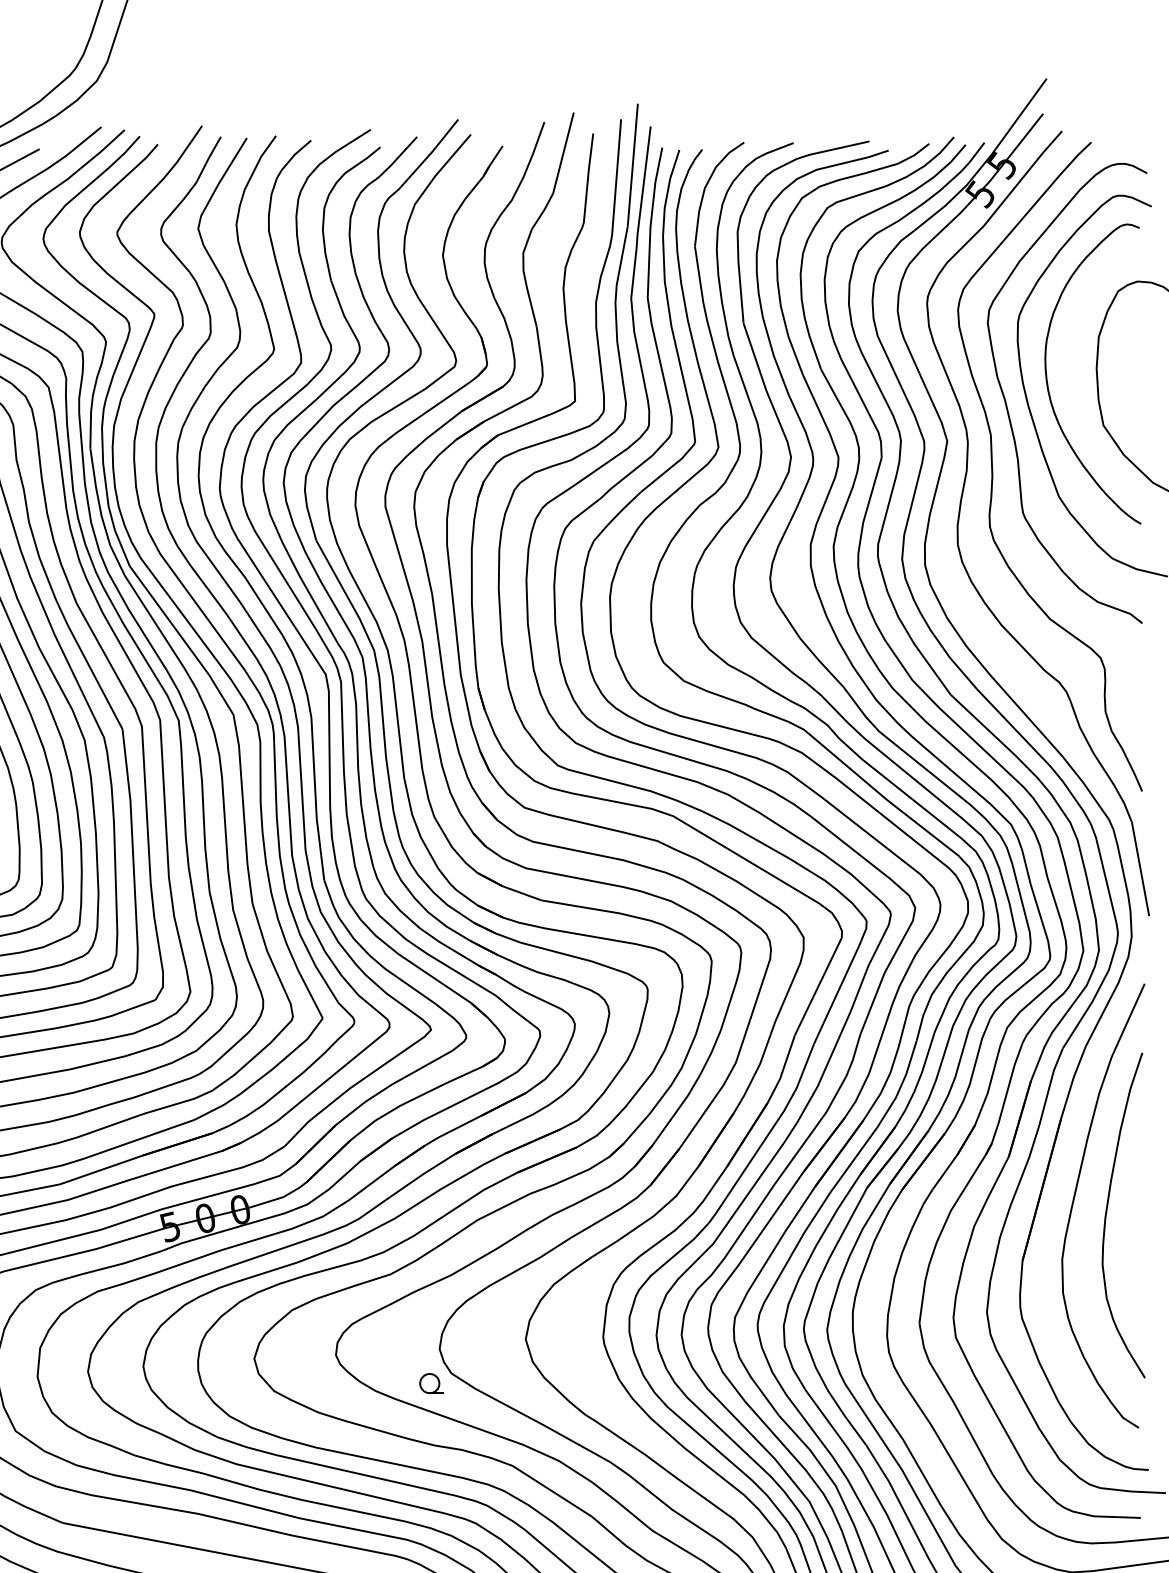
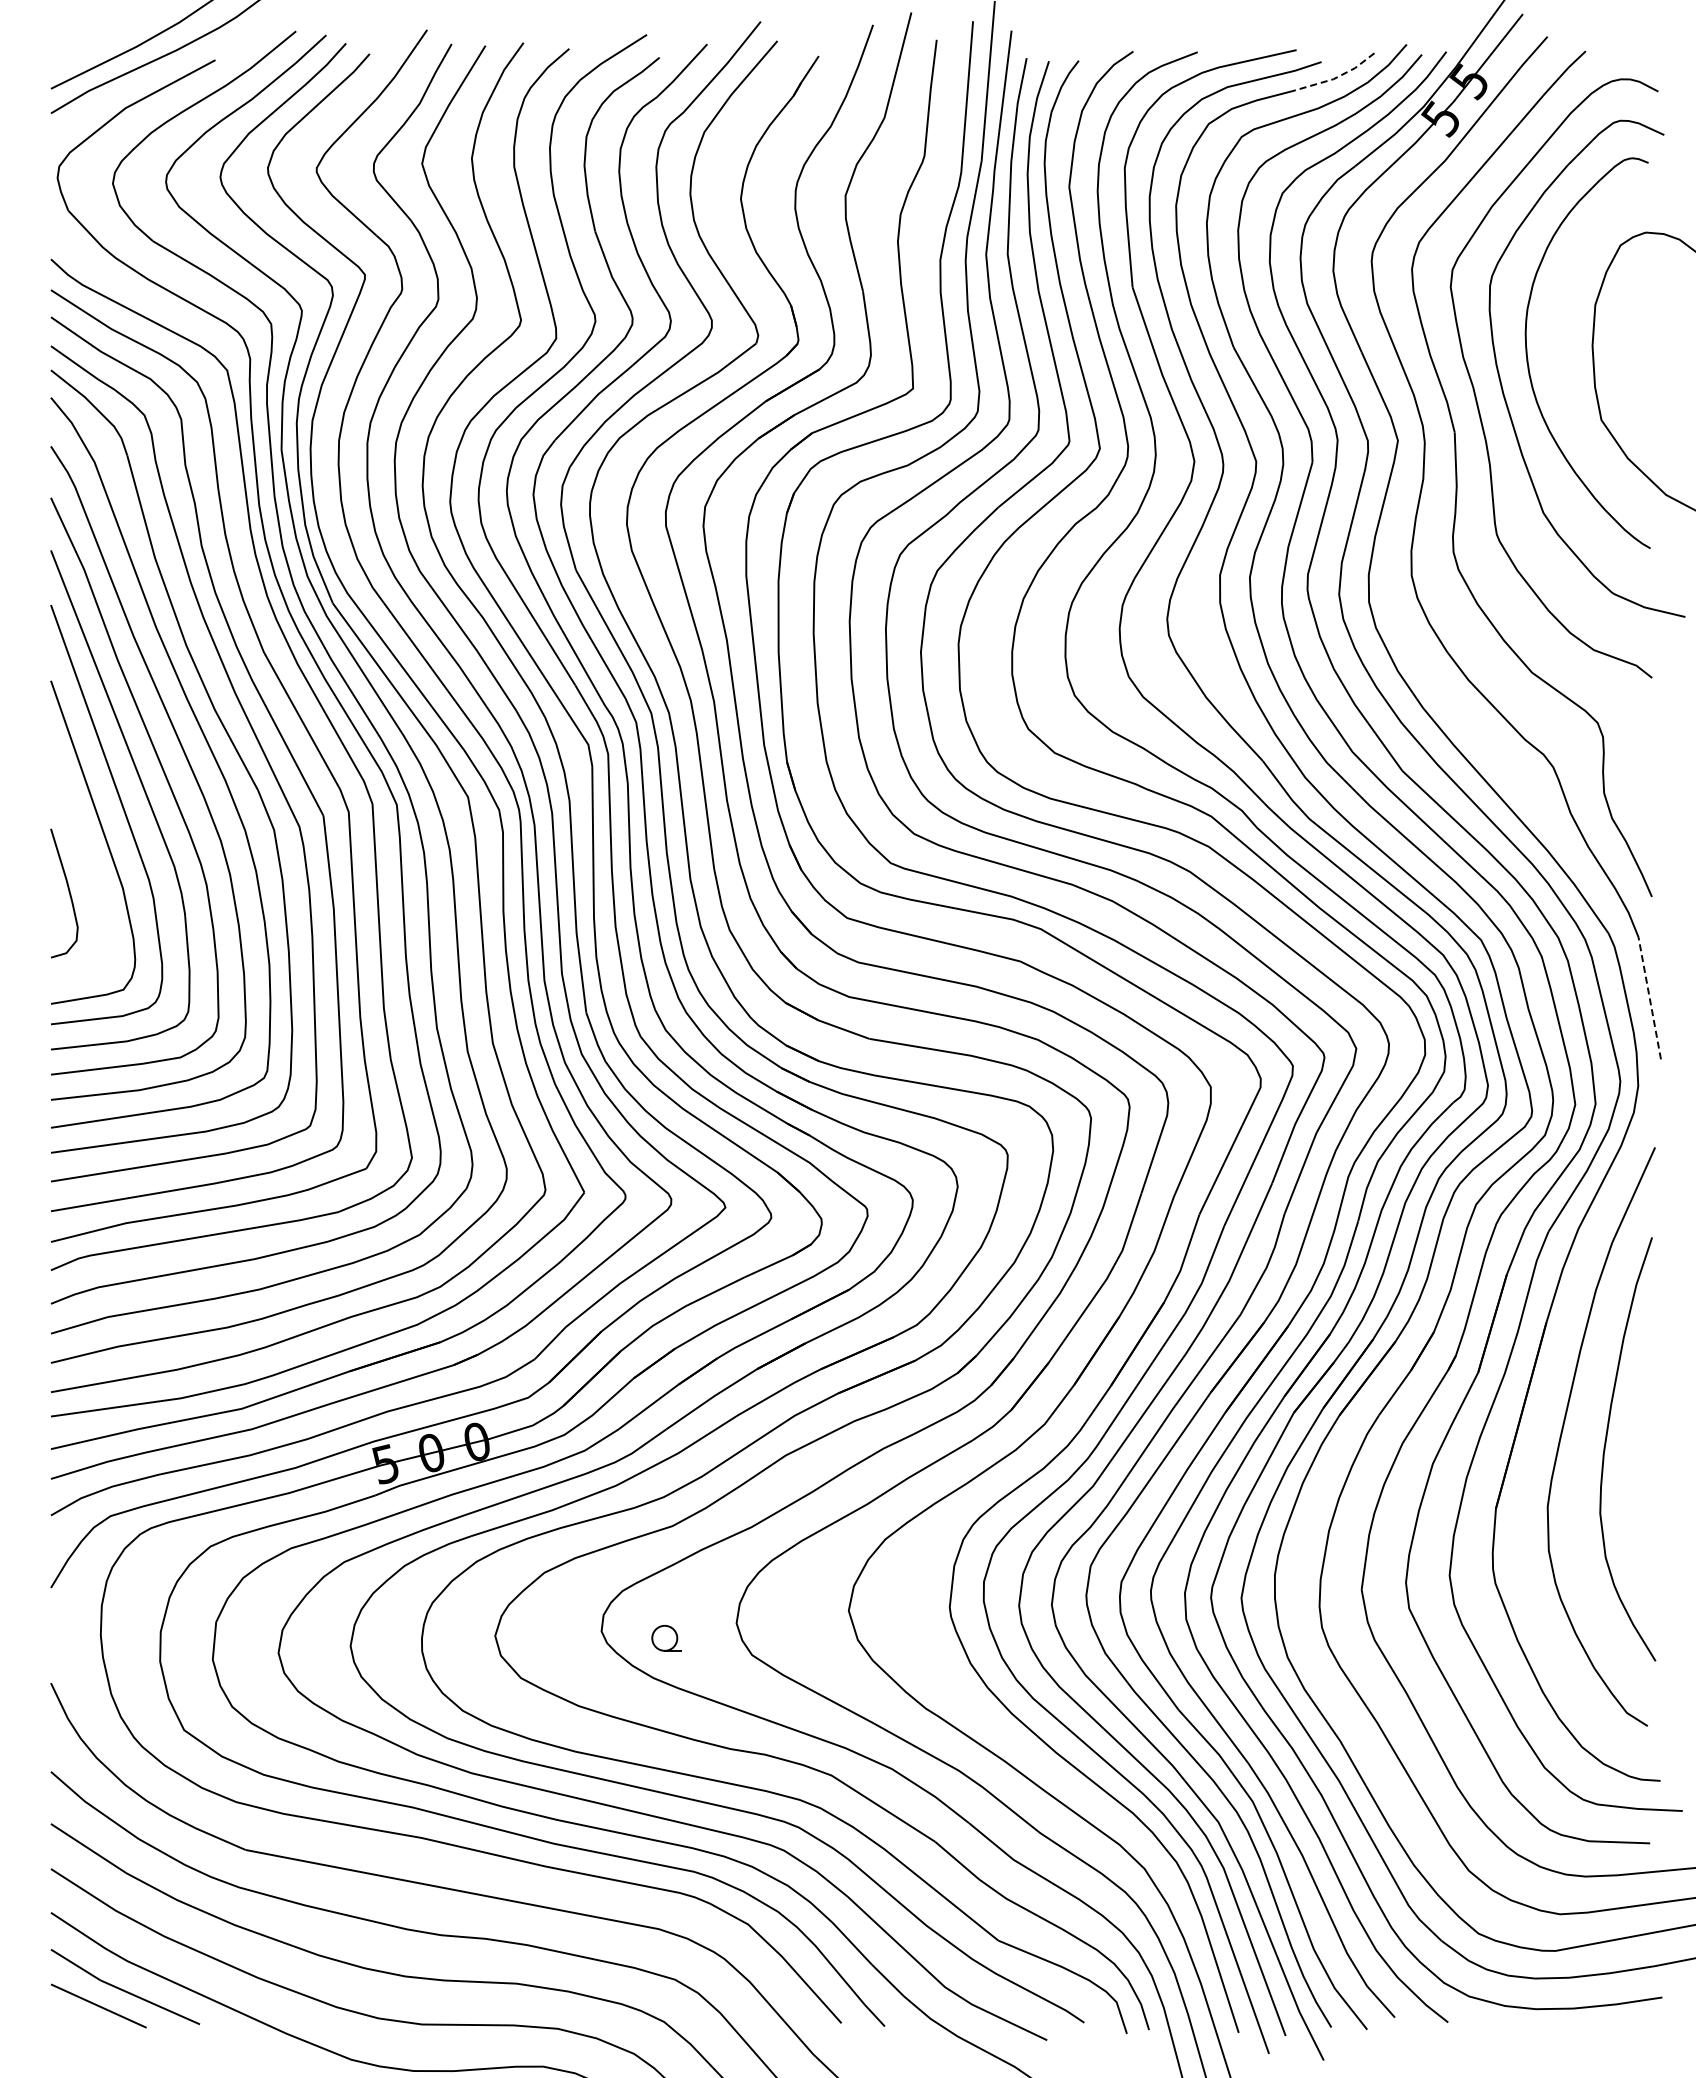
line: (900, 162) -> (1336, 77), solid -> dashed
line: (1140, 868) -> (1649, 997), solid -> dashed
part: (431, 1382) -> (666, 1637), moved

